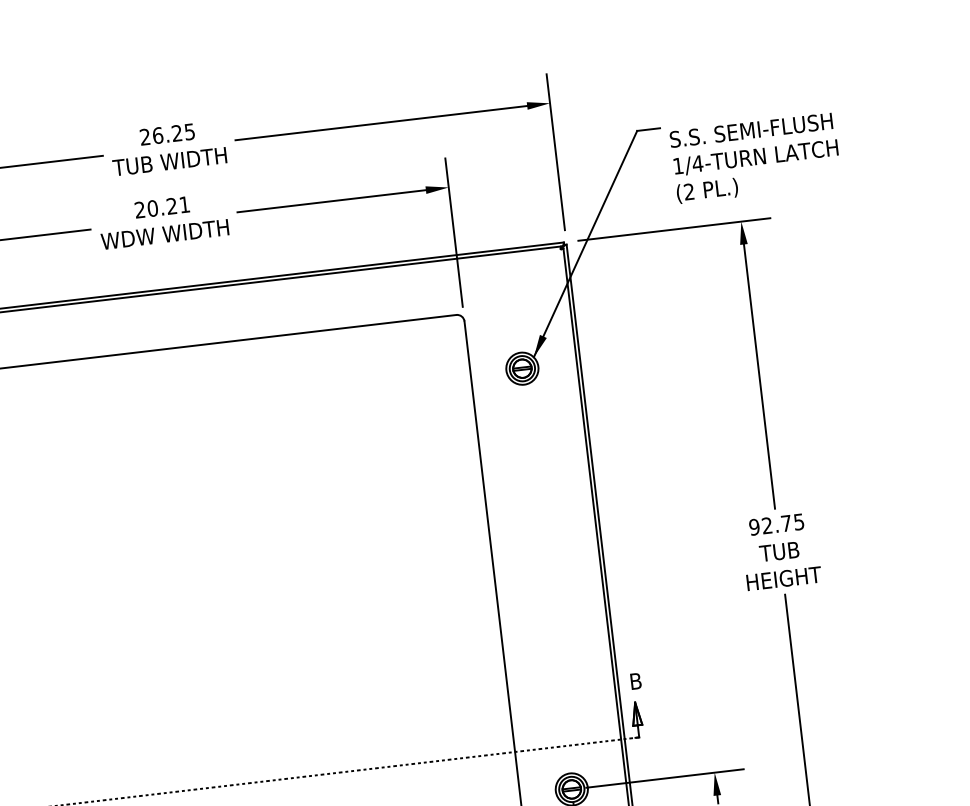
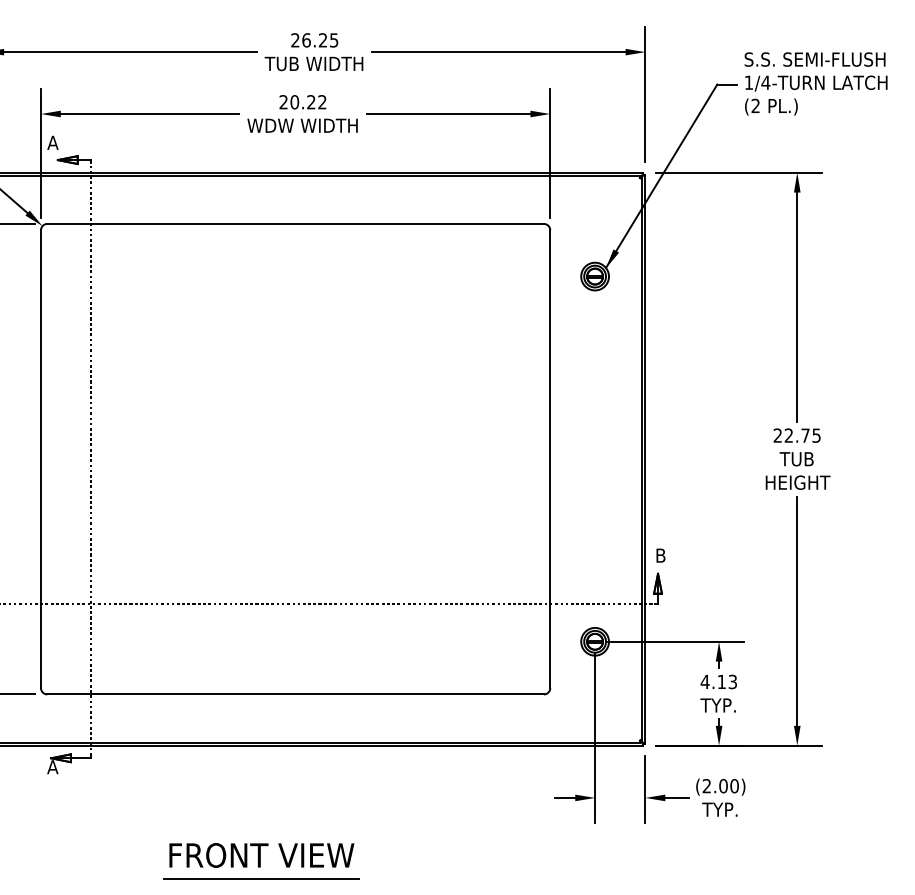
text: (755, 157) -> (815, 83), moved
text: (184, 205) -> (322, 102), 20.21 -> 20.22
text: (754, 527) -> (777, 435), 92.75 -> 22.75

